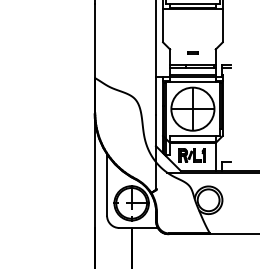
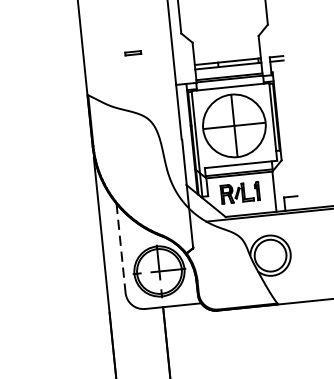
part: (192, 52) -> (132, 53), moved
line: (107, 184) -> (121, 247), solid -> dashed

